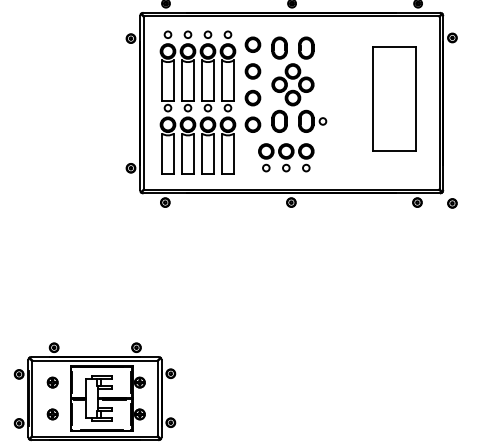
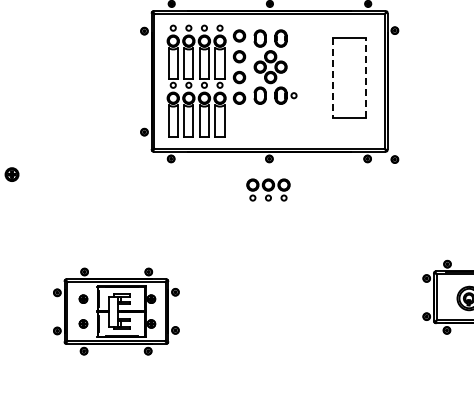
line: (415, 98) -> (366, 77), solid -> dashed
line: (373, 99) -> (333, 78), solid -> dashed
part: (286, 157) -> (268, 189), moved

